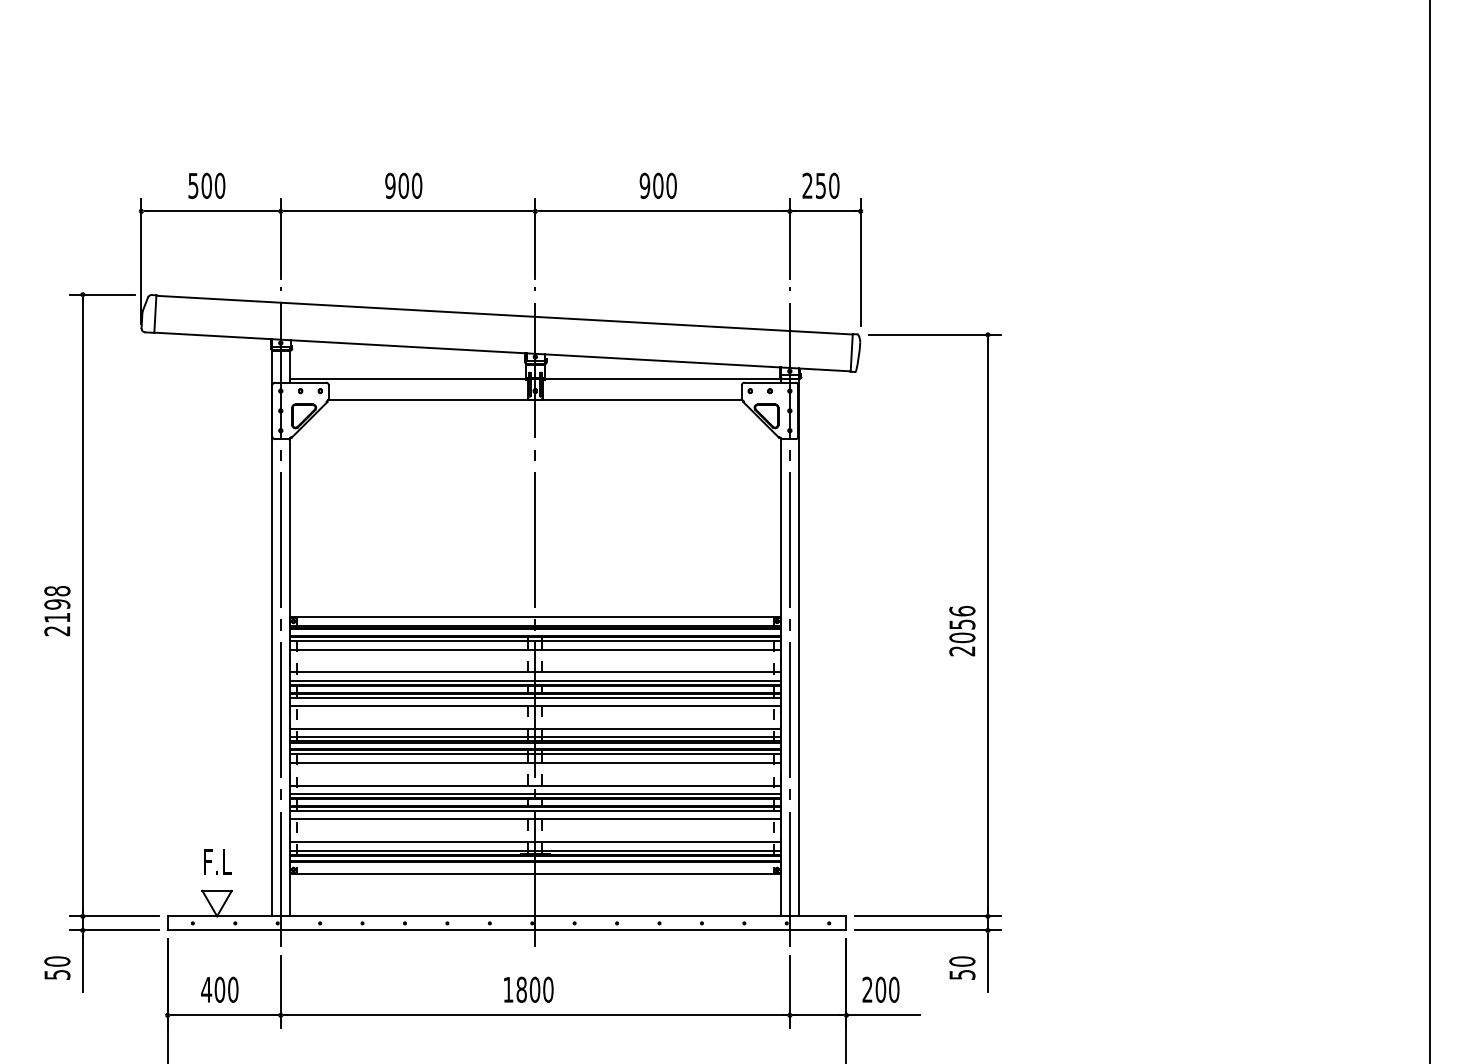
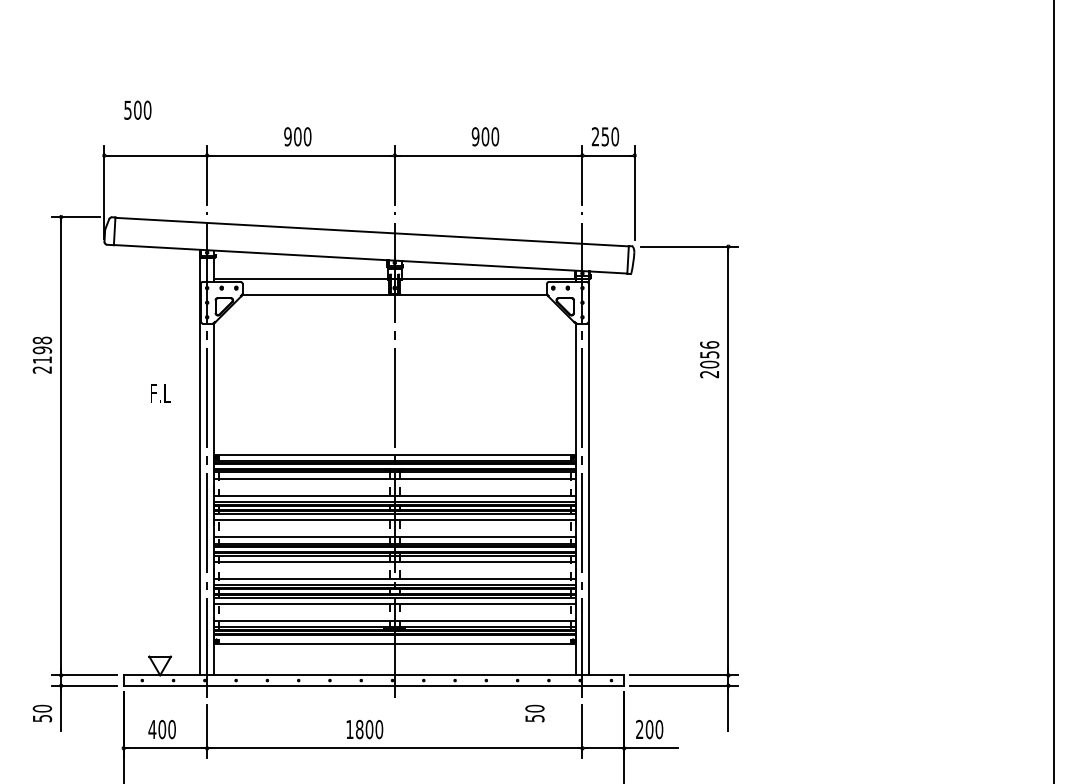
text: (206, 185) -> (137, 109), moved
text: (57, 611) -> (42, 355), moved
text: (962, 631) -> (709, 359), moved
text: (217, 861) -> (160, 393), moved
text: (962, 967) -> (535, 713), moved
text: (528, 989) -> (364, 729), moved

